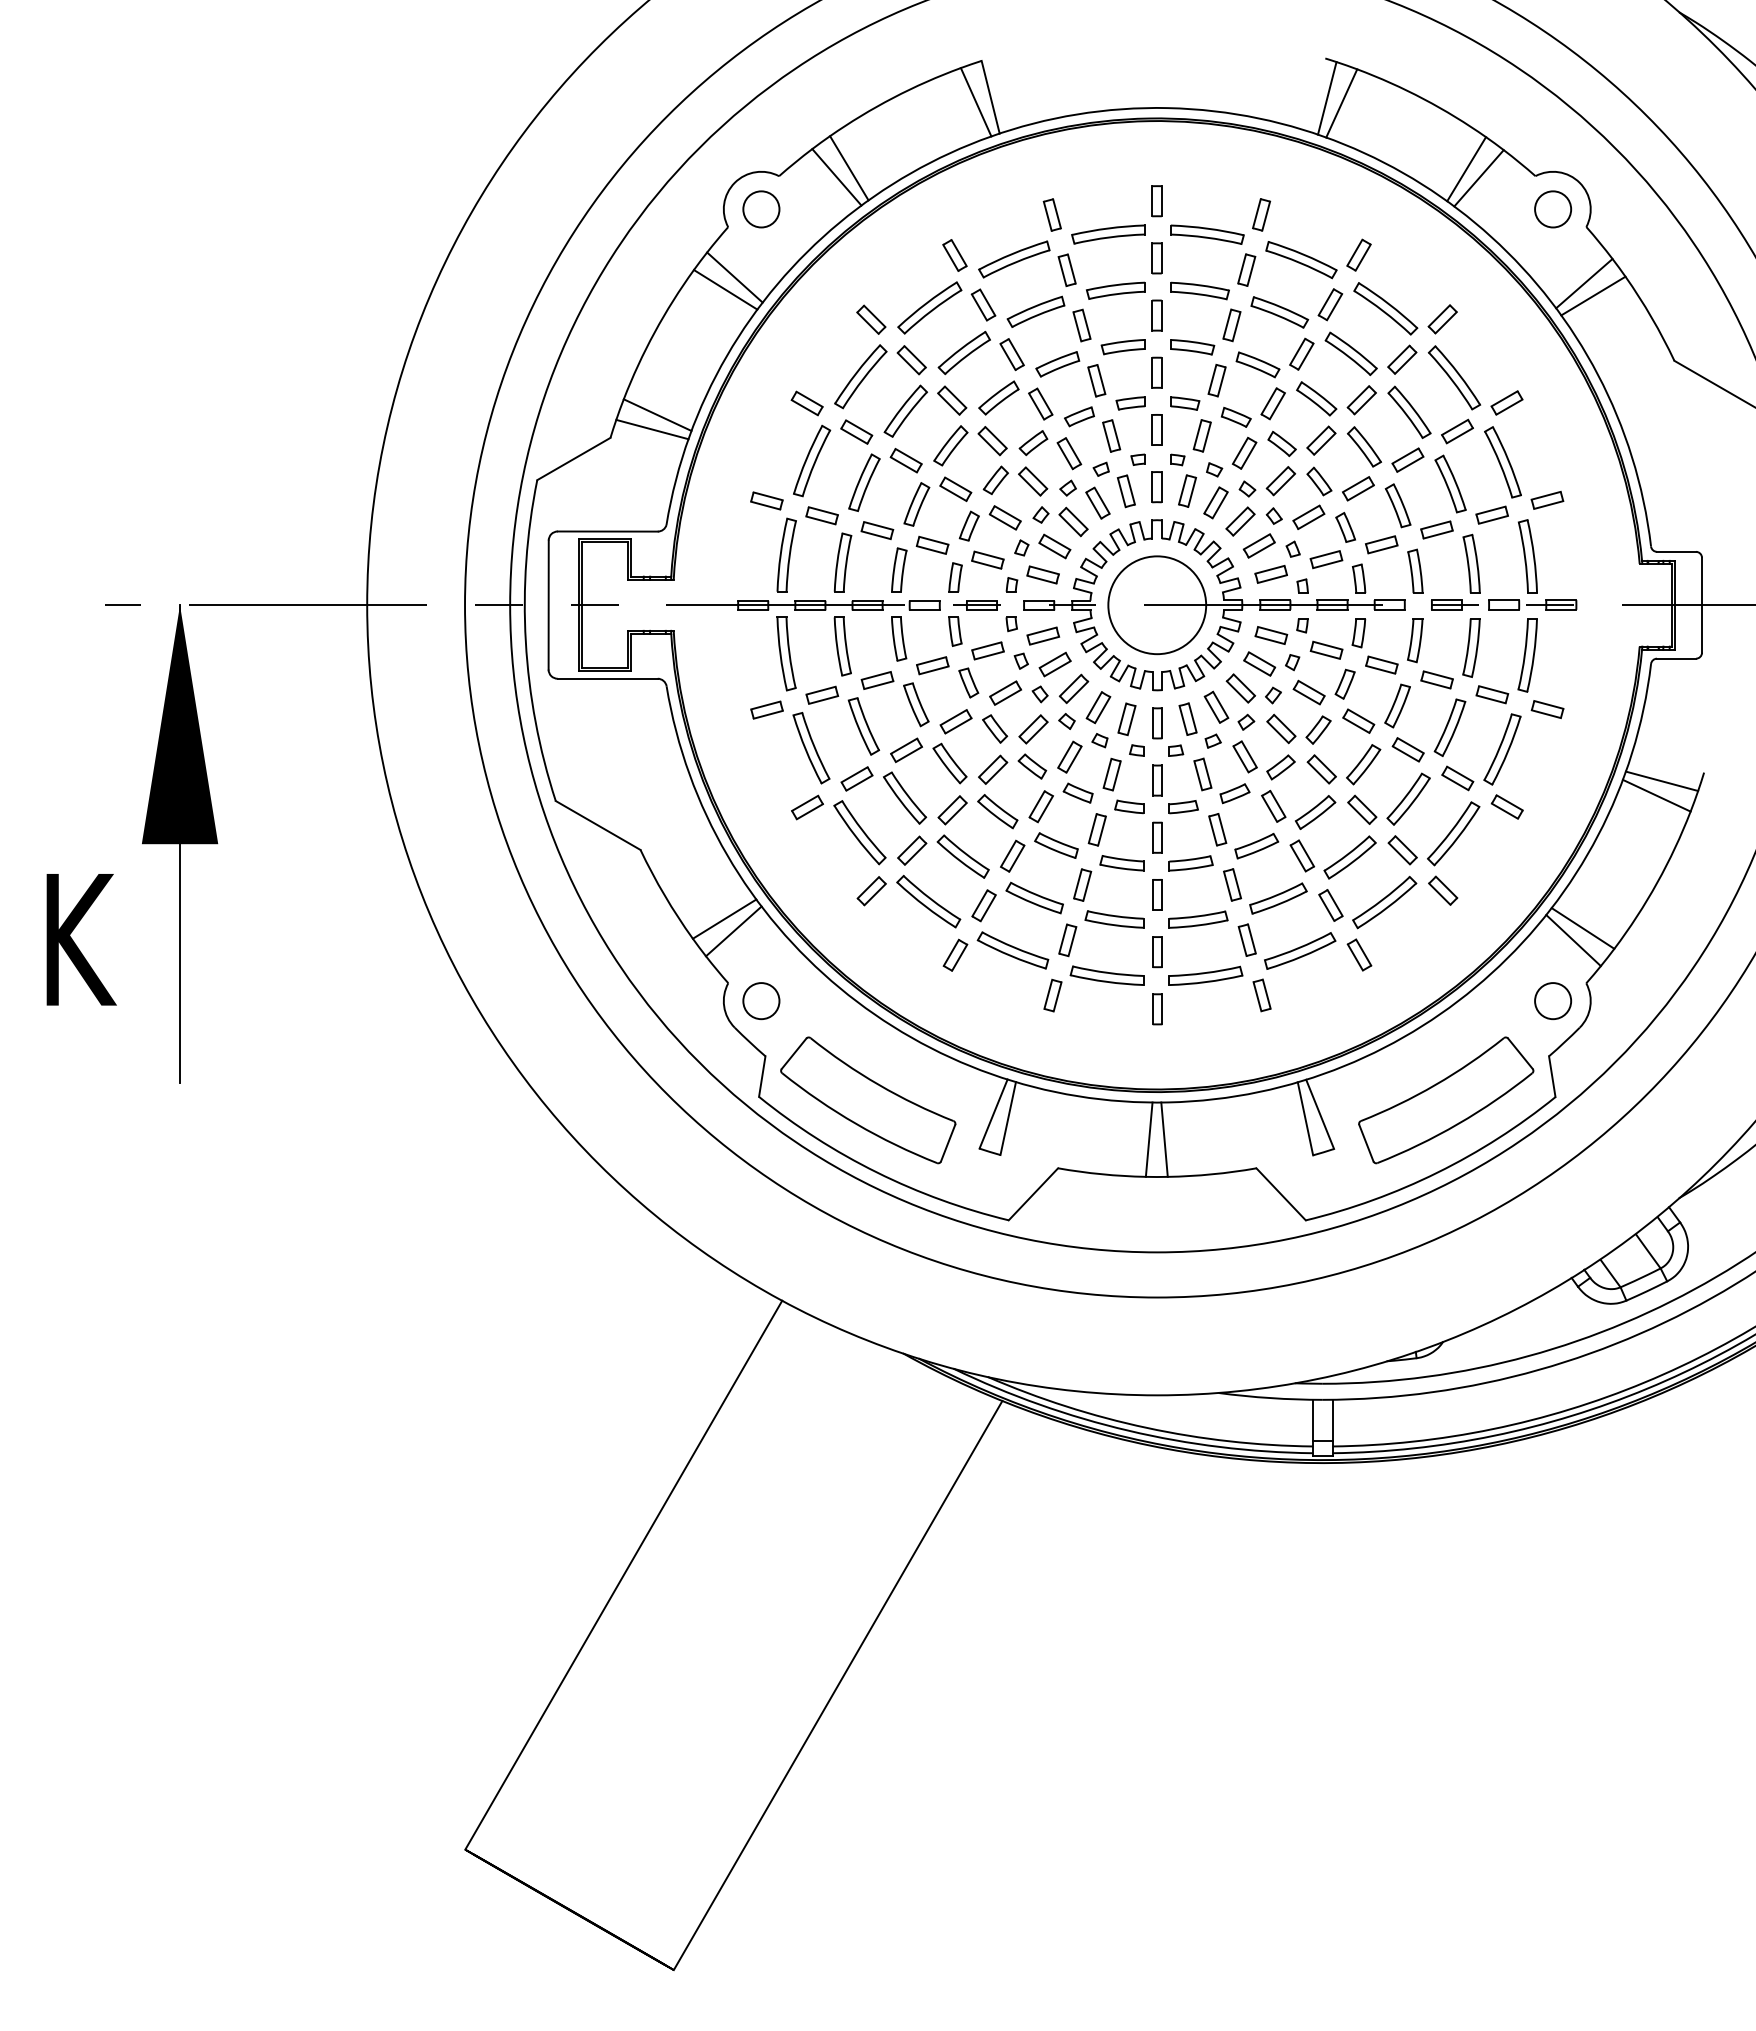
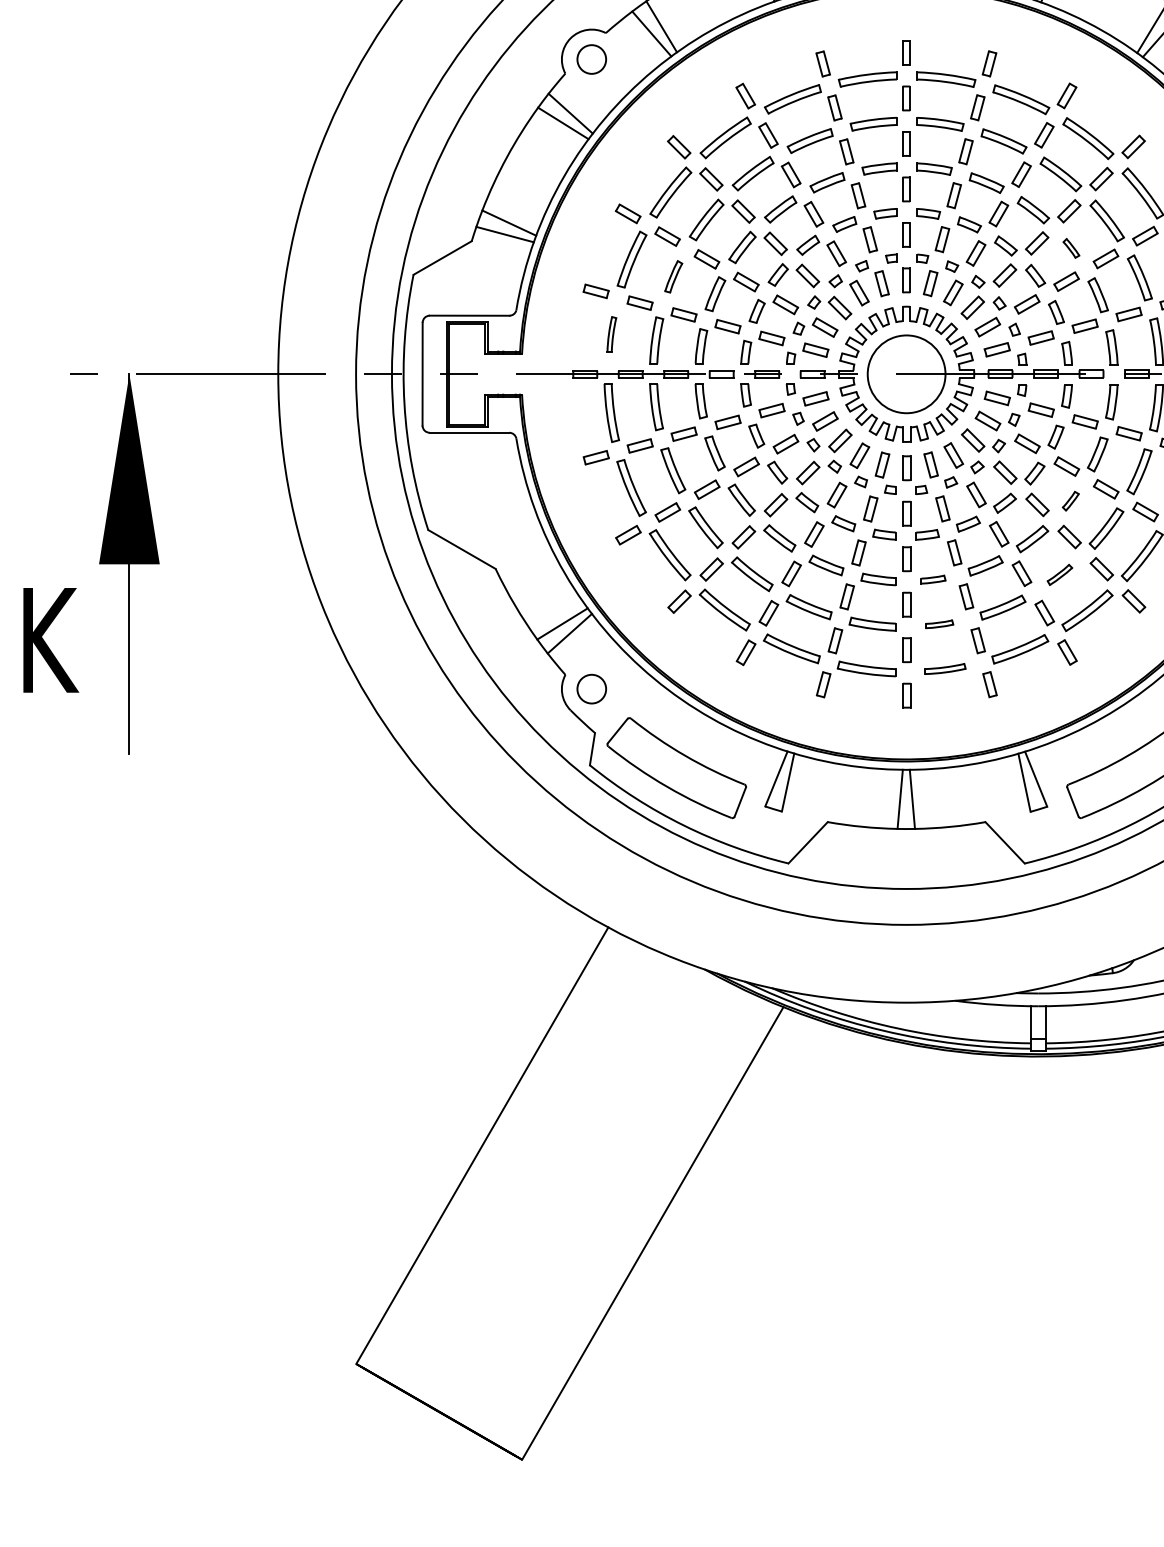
part: (1364, 446) -> (1071, 248), size x0.6
part: (864, 482) -> (673, 276), size x0.7
part: (786, 554) -> (611, 333), size x0.6
part: (1363, 764) -> (1070, 500), size x0.6
part: (1349, 857) -> (1059, 574), size x0.6
part: (1190, 863) -> (933, 579), size x0.7
part: (1198, 919) -> (939, 624), size x0.6
part: (1205, 975) -> (944, 668), size x0.7

